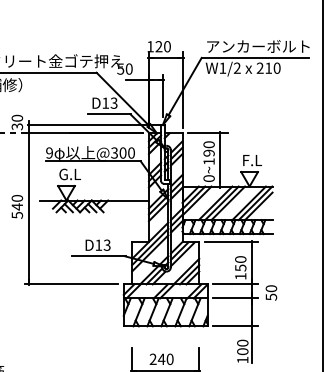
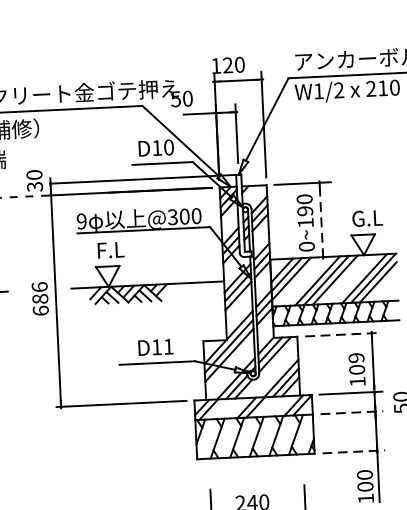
text: (113, 102) -> (168, 146), D13 -> D10
line: (220, 159) -> (321, 219), solid -> dashed
text: (253, 160) -> (367, 218), F.L -> G.L
text: (69, 174) -> (111, 250), G.L -> F.L
text: (17, 206) -> (40, 298), 540 -> 686
line: (231, 242) -> (342, 334), solid -> dashed
text: (106, 244) -> (167, 345), D13 -> D11
text: (240, 263) -> (356, 363), 150 -> 109
line: (236, 298) -> (353, 412), solid -> dashed
line: (236, 326) -> (355, 452), solid -> dashed

